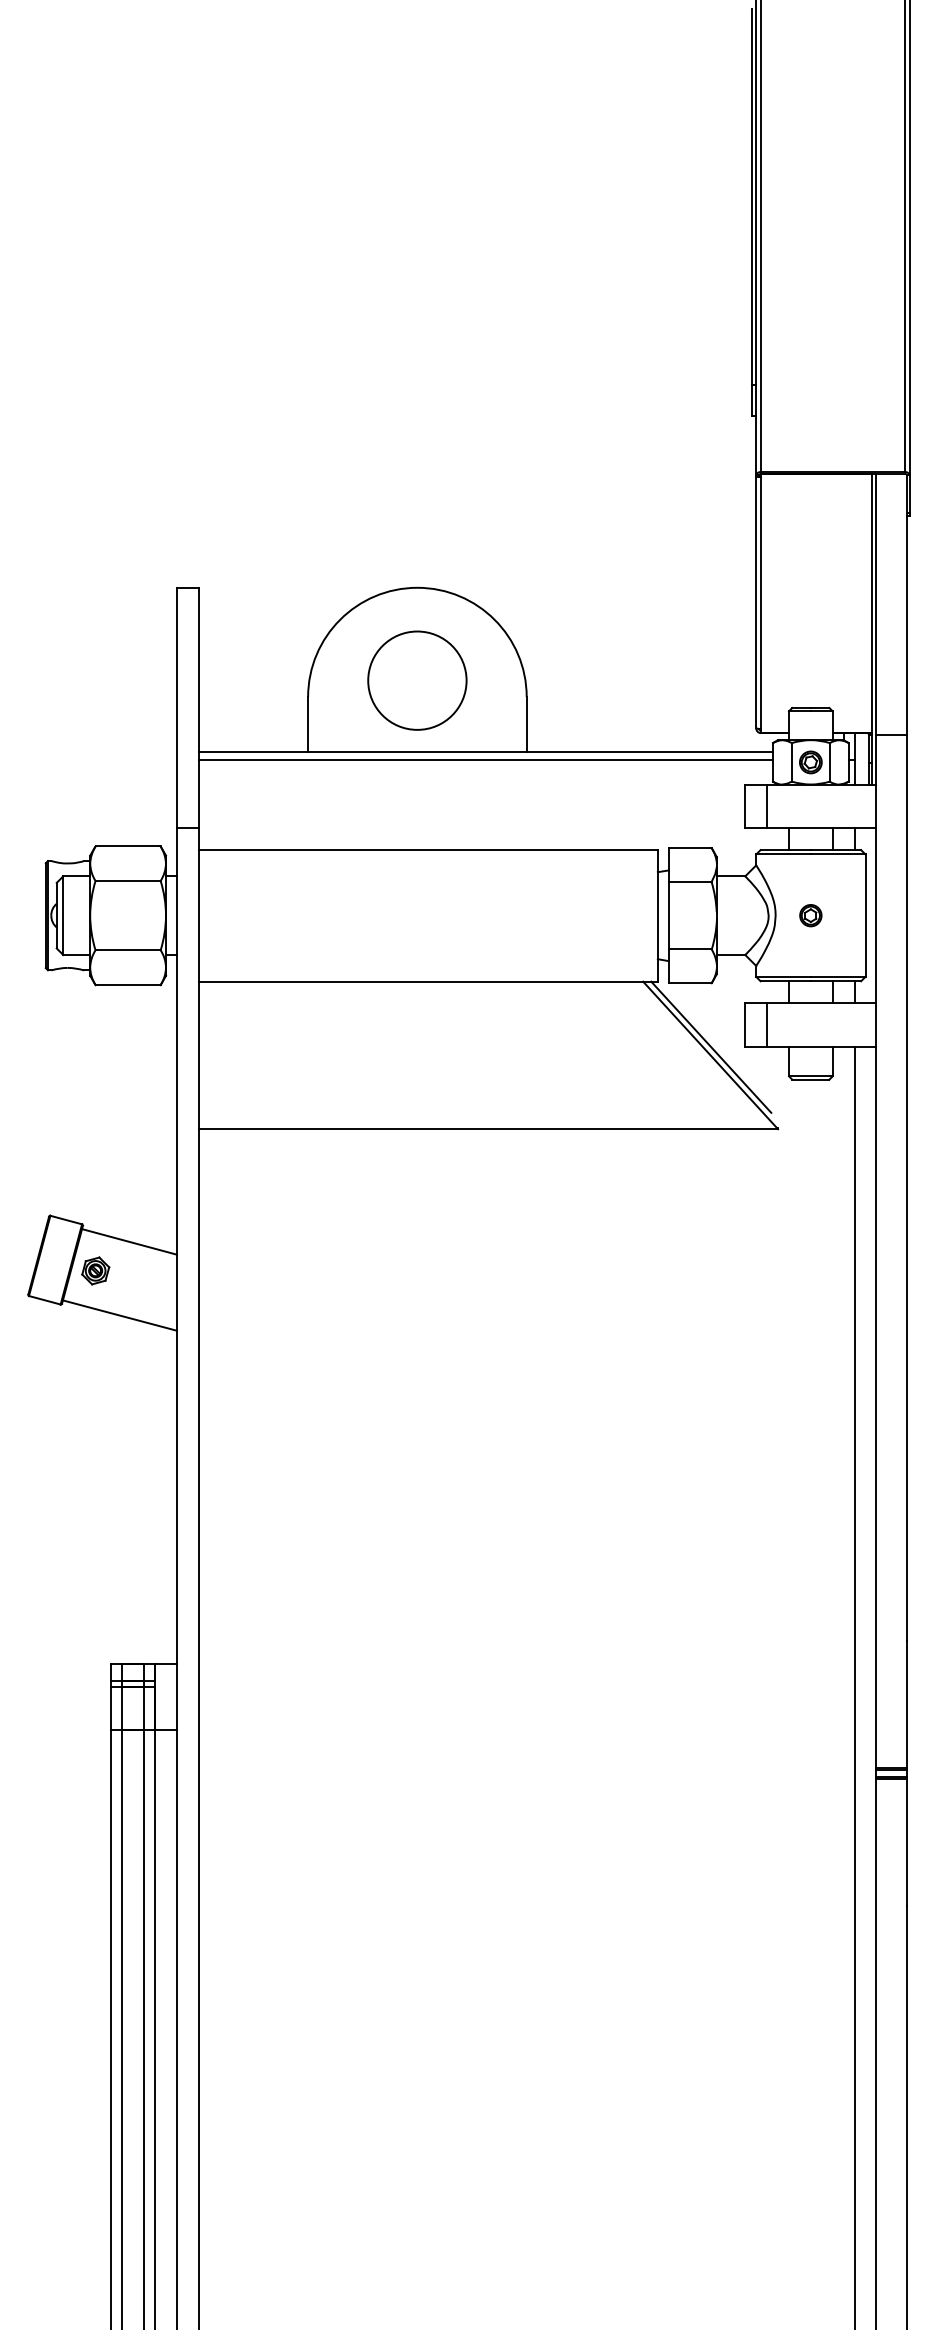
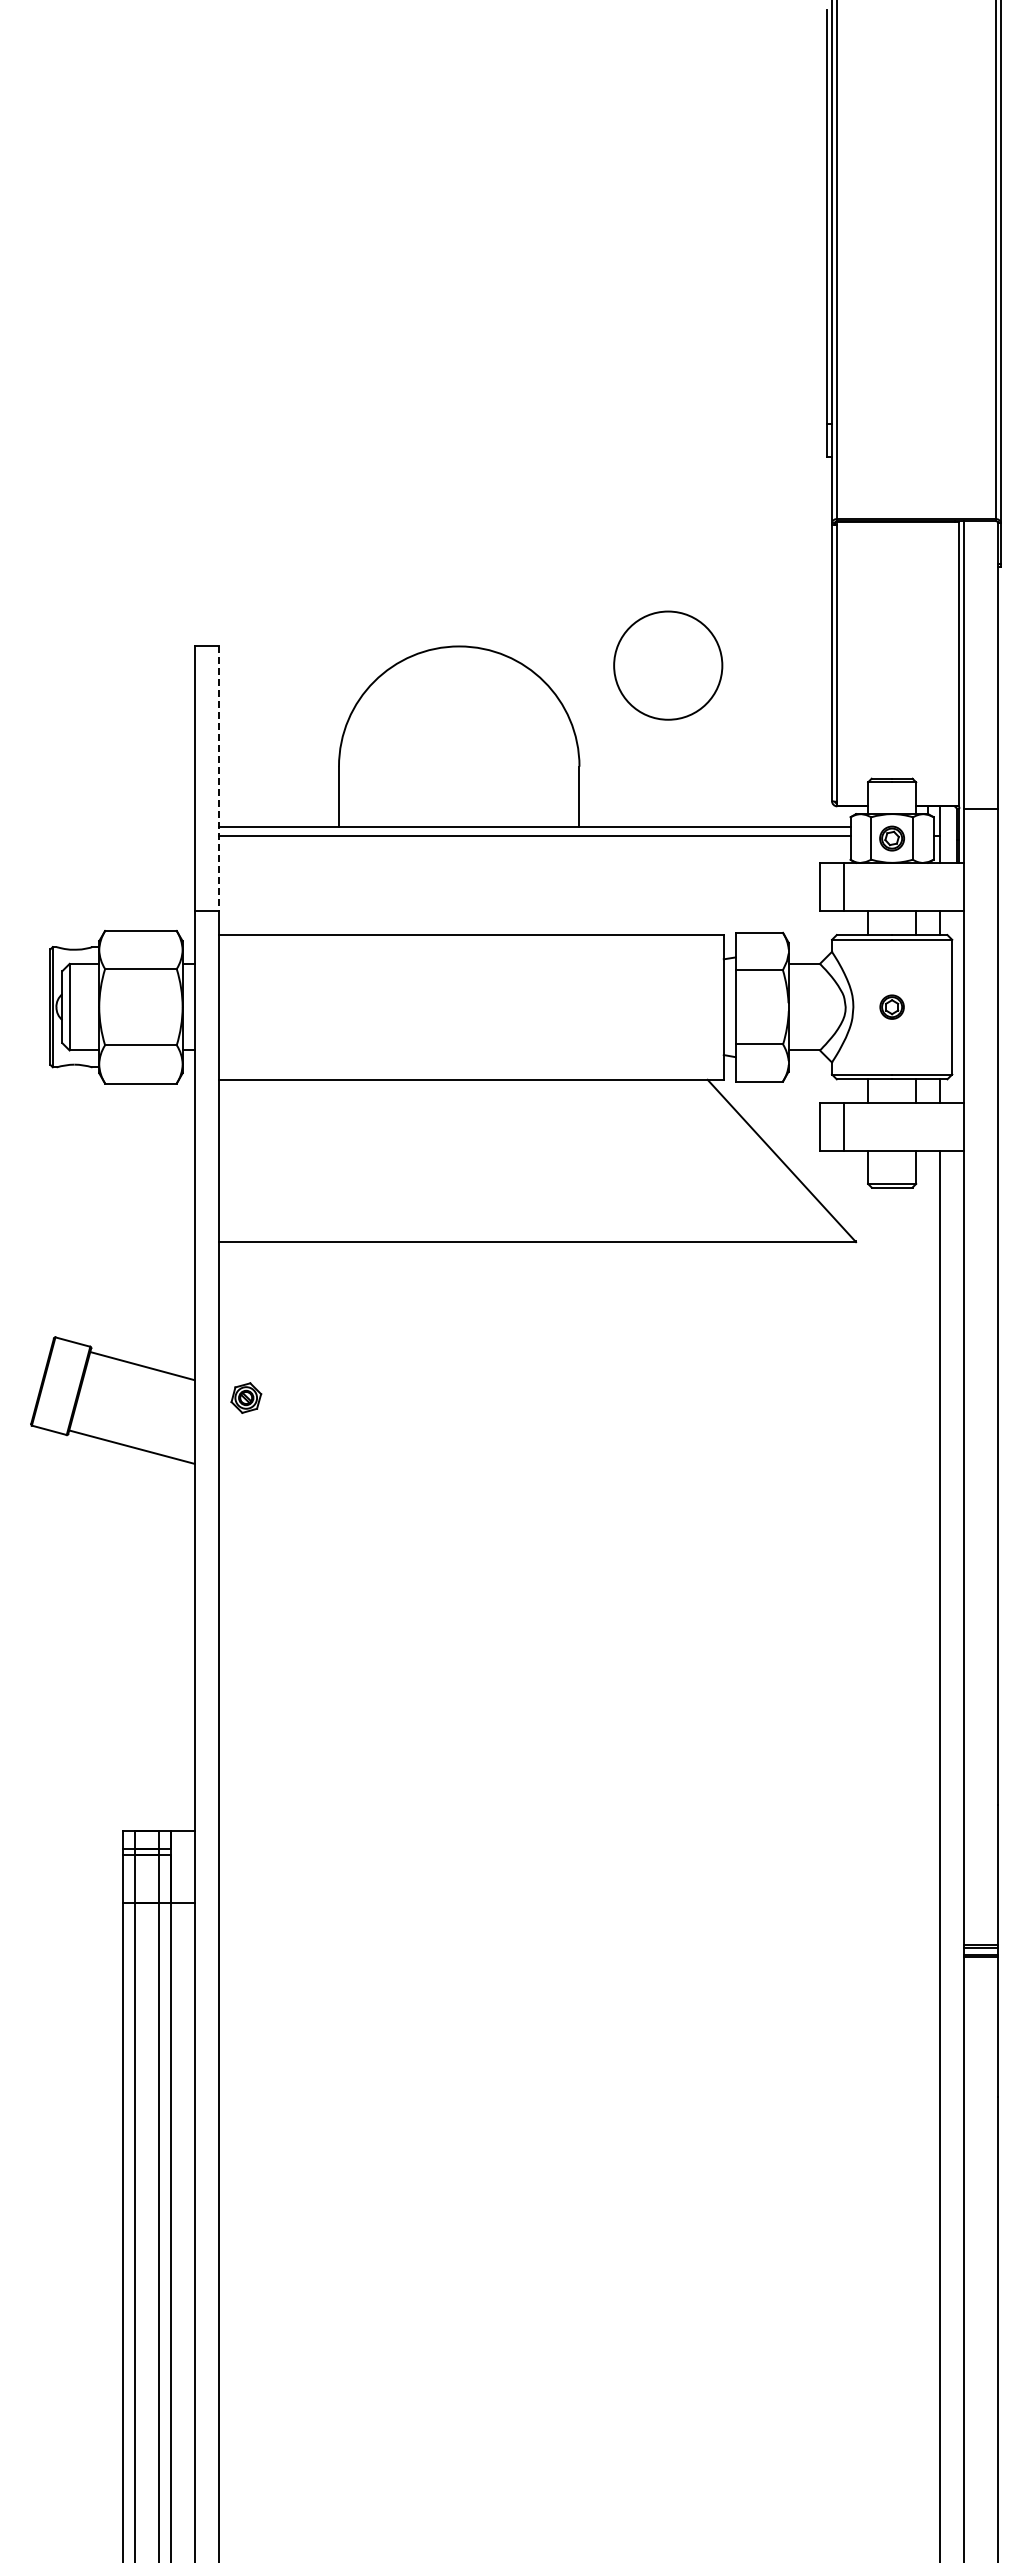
circle: (417, 680) -> (668, 665), moved
line: (198, 708) -> (218, 779), solid -> dashed
line: (711, 1046) -> (782, 1151), removed
part: (95, 1270) -> (246, 1397), moved

